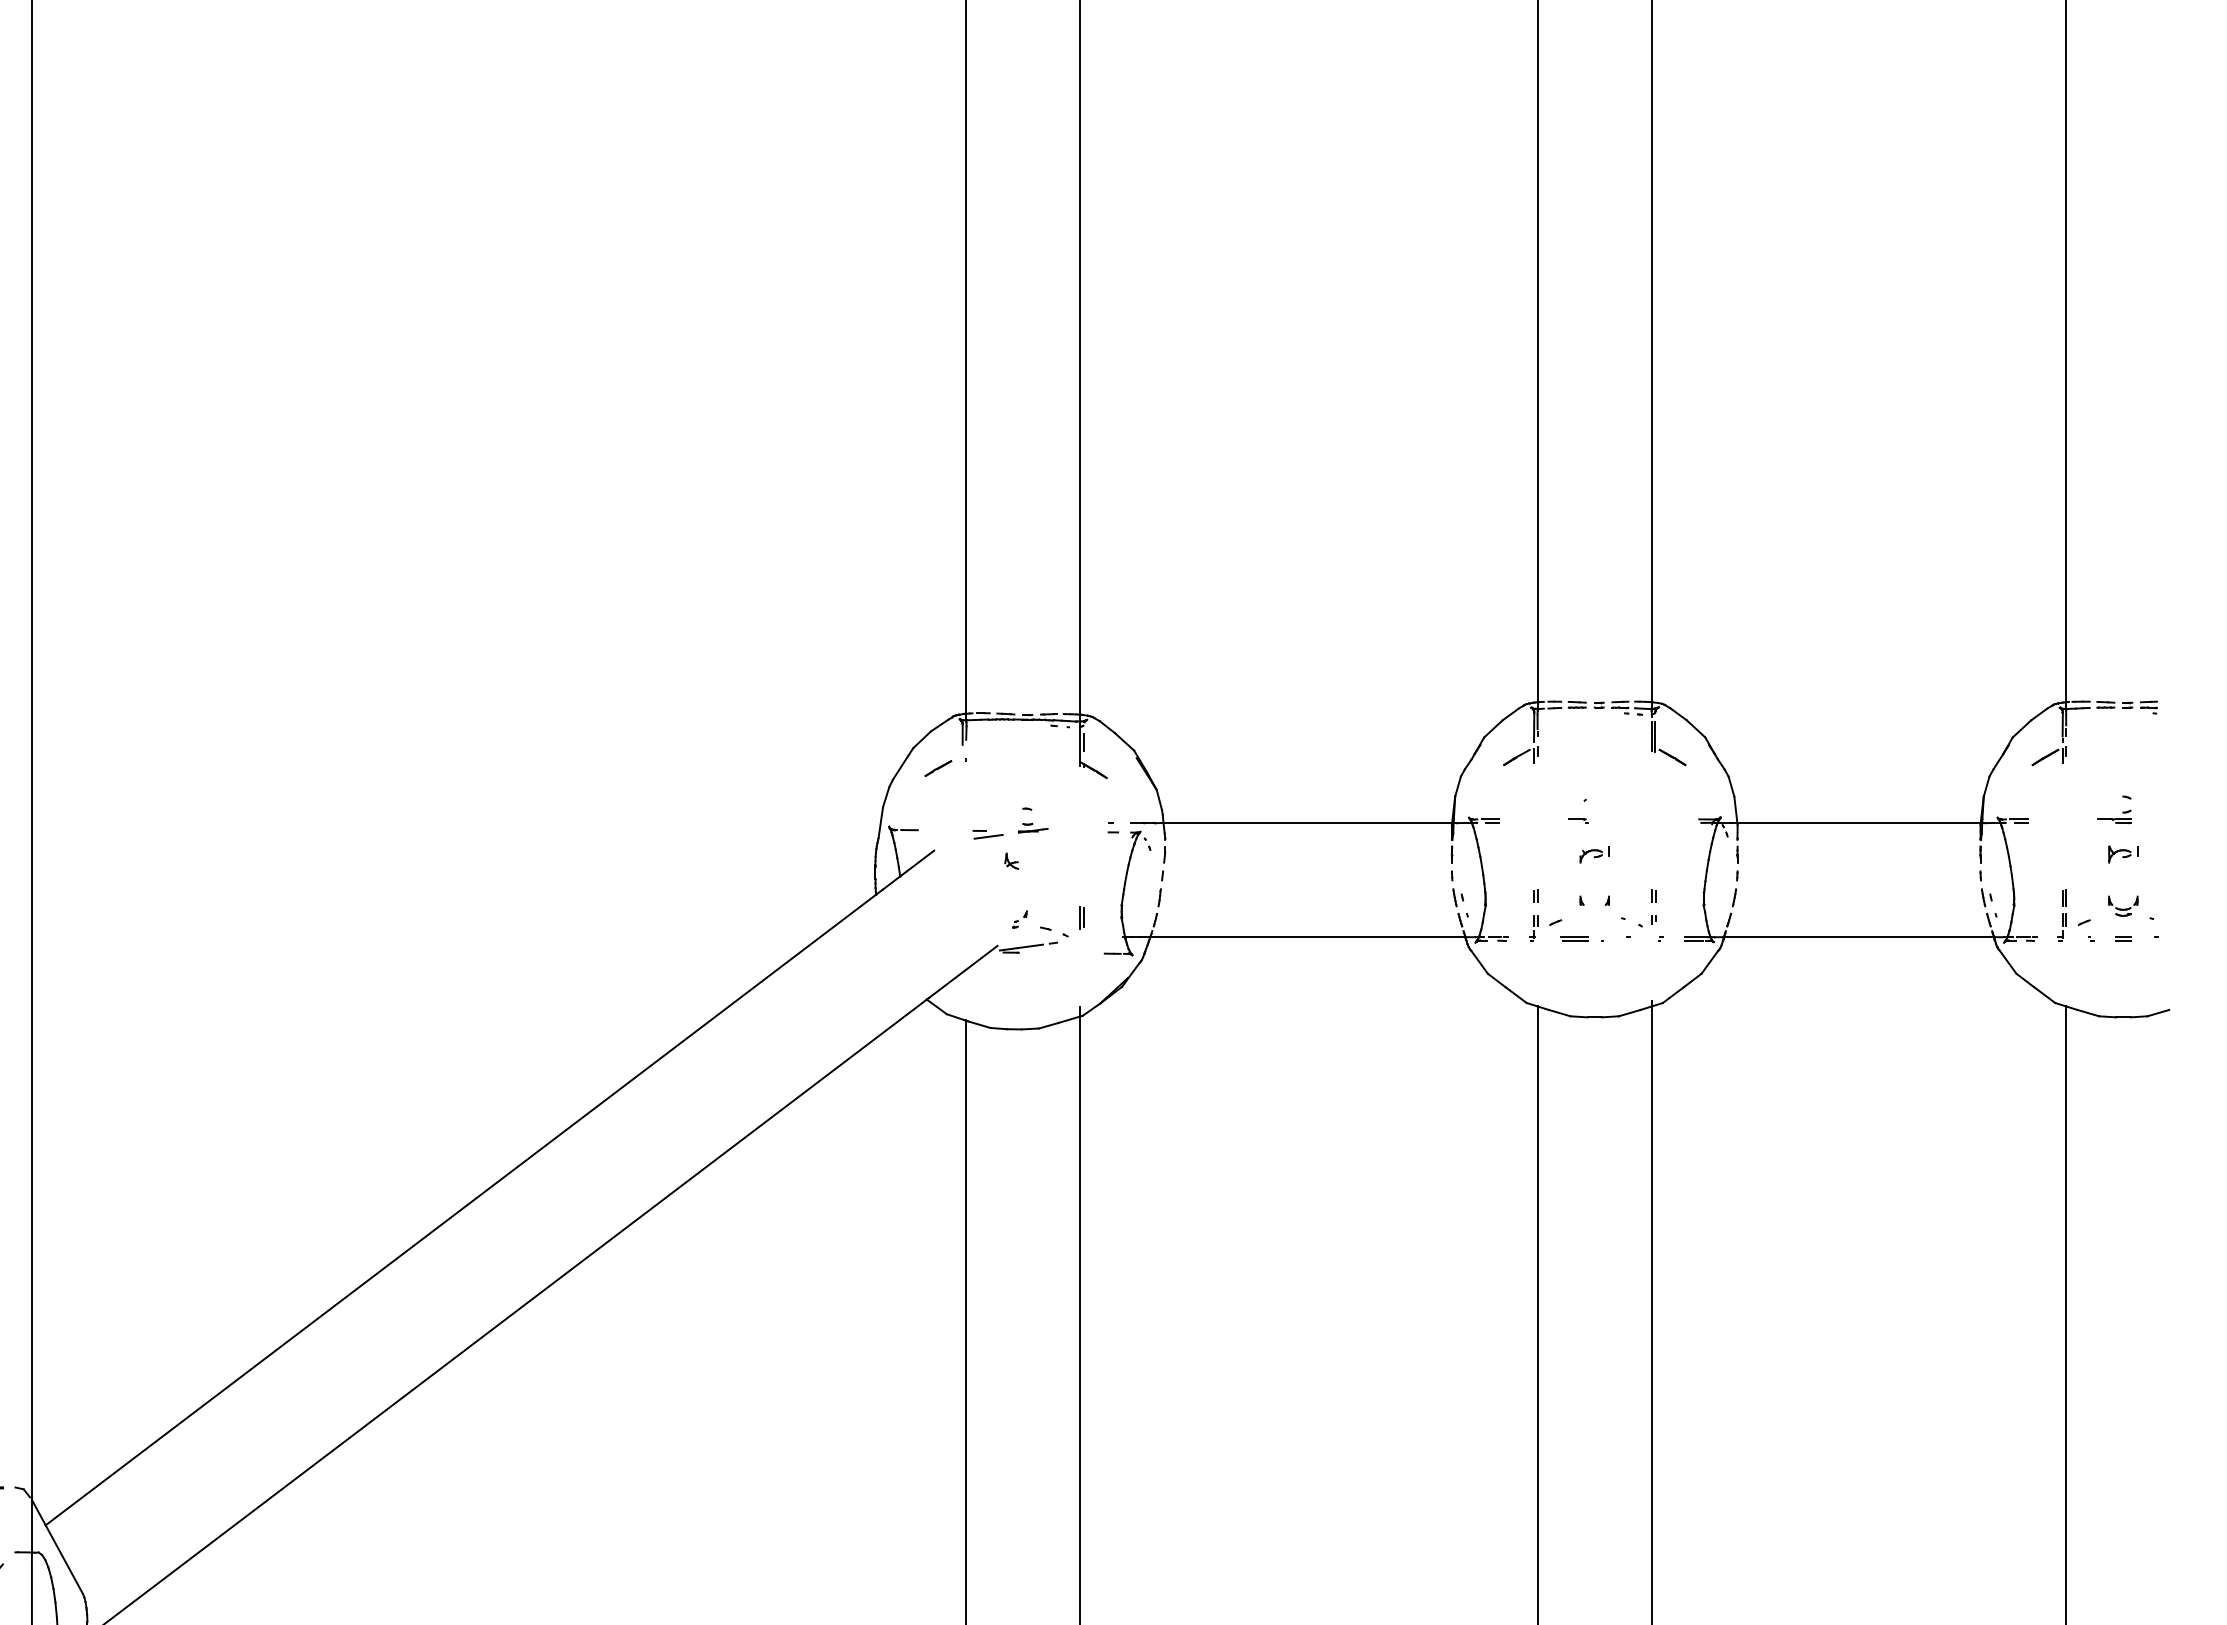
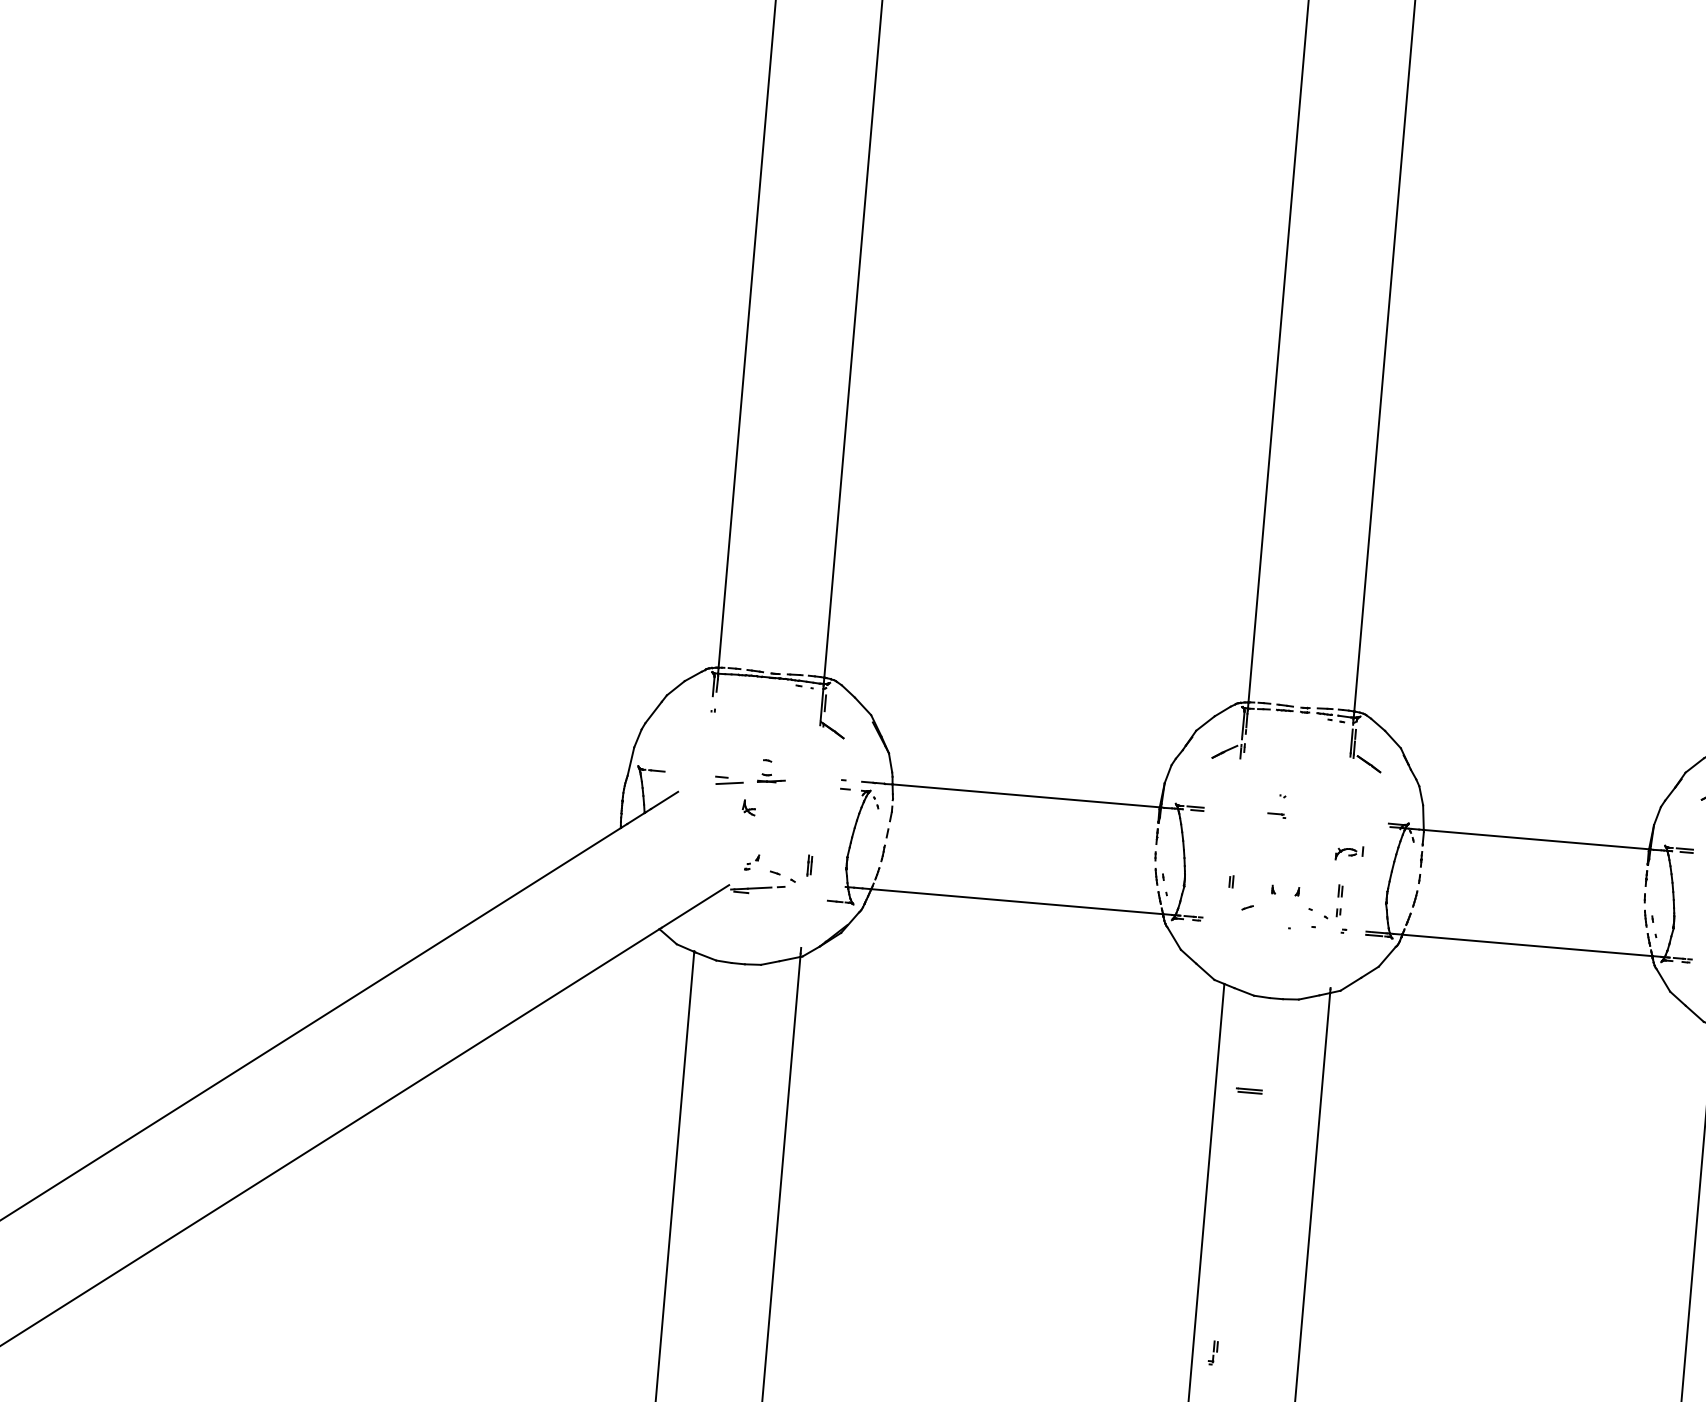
line: (938, 768) -> (688, 716), removed
part: (1594, 854) -> (1349, 852), moved
part: (1533, 928) -> (1213, 1353), moved
part: (1574, 938) -> (1249, 1090), moved

